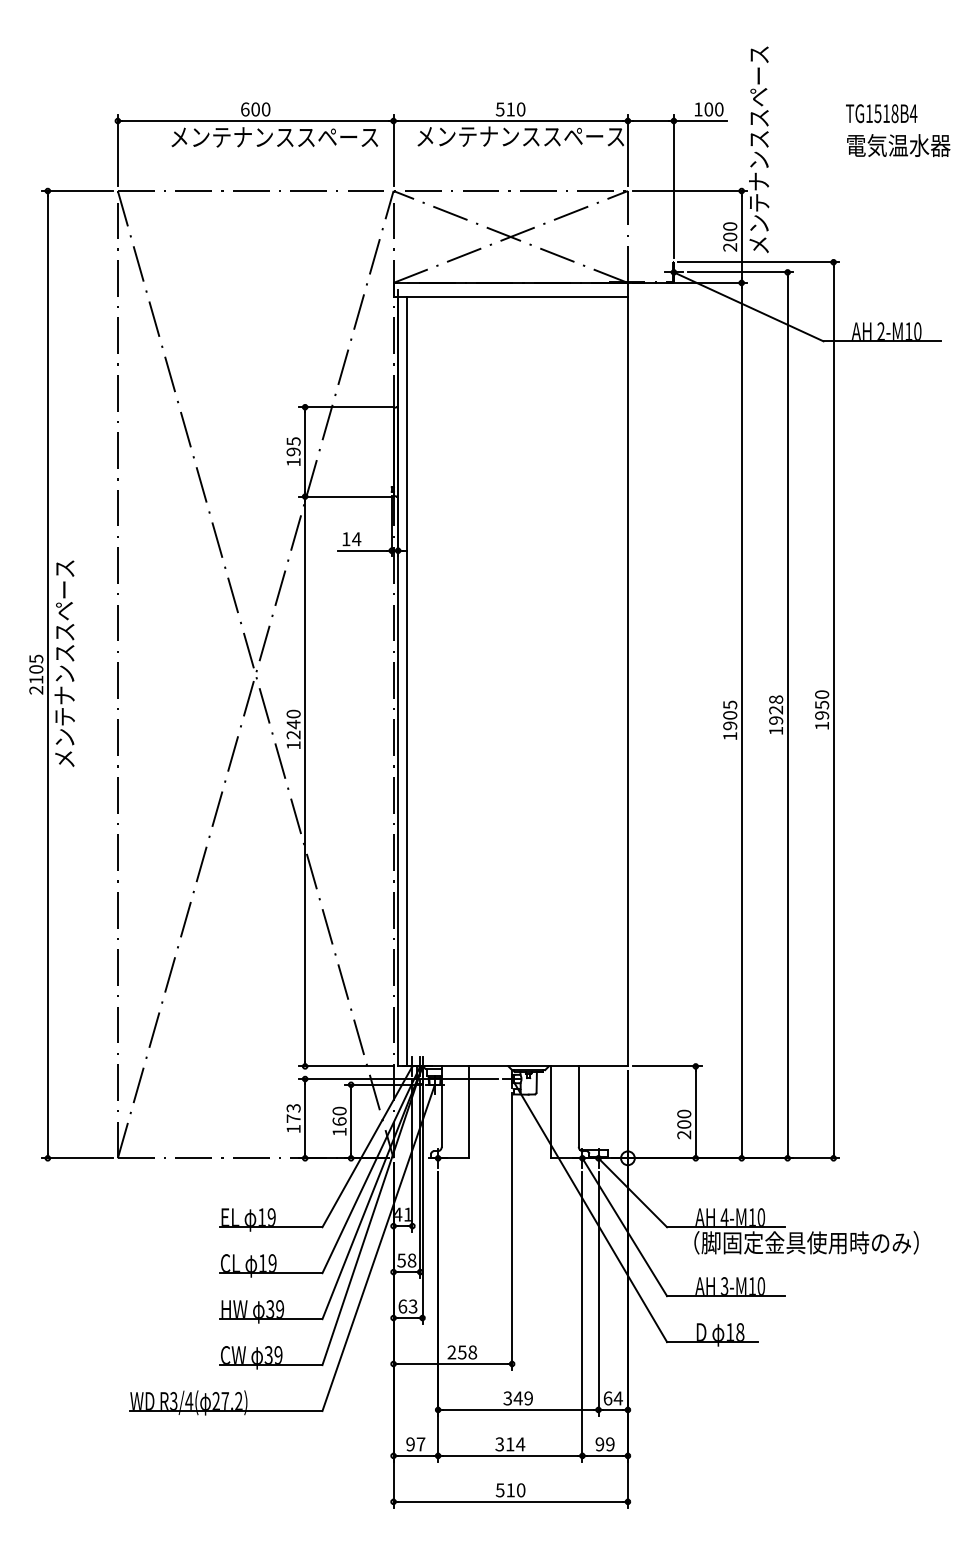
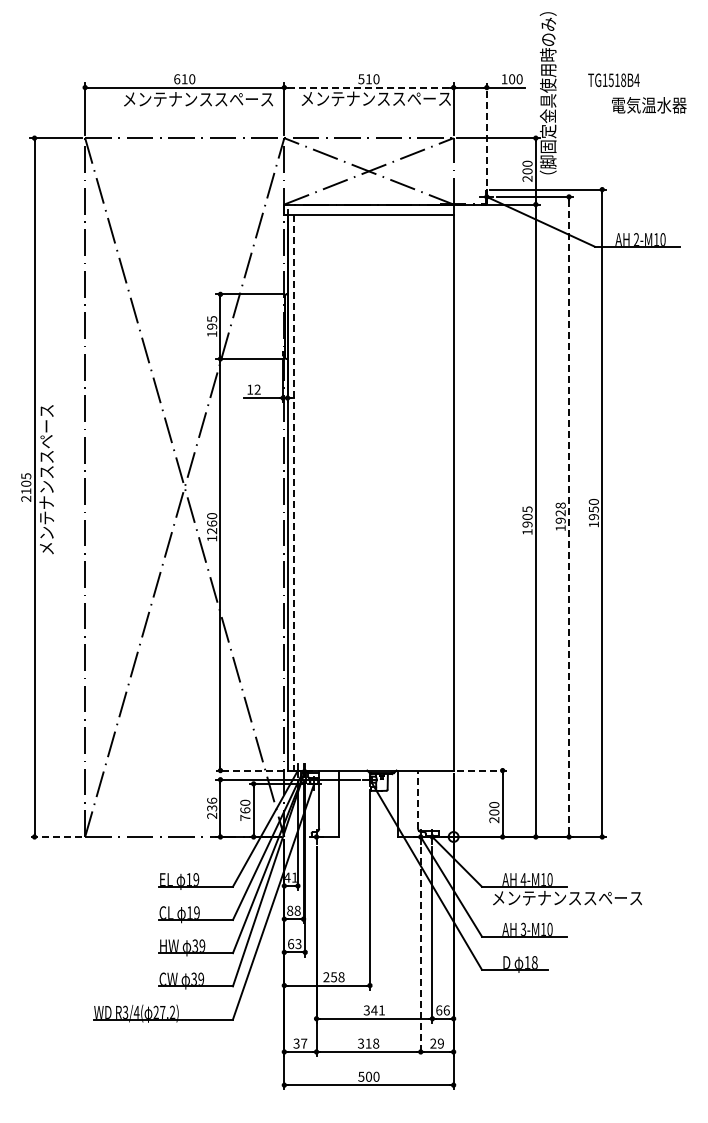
text: (255, 109) -> (184, 79), 600 -> 610
text: (881, 113) -> (613, 80), moved
line: (511, 120) -> (369, 87), solid -> dashed
text: (757, 134) -> (547, 97), メンテナンススペース -> （脚固定金具使用時のみ）
line: (673, 185) -> (486, 134), solid -> dashed
text: (356, 538) -> (257, 389), 14 -> 12
line: (407, 682) -> (294, 493), solid -> dashed
line: (788, 714) -> (569, 516), solid -> dashed
text: (294, 724) -> (212, 523), 1240 -> 1260
line: (345, 1066) -> (249, 770), solid -> dashed
line: (666, 1066) -> (481, 770), solid -> dashed
line: (579, 1106) -> (418, 799), solid -> dashed
text: (294, 1117) -> (212, 807), 173 -> 236
text: (339, 1131) -> (245, 817), 160 -> 760
line: (78, 1157) -> (56, 836), solid -> dashed
text: (800, 1242) -> (578, 897), （脚固定金具使用時のみ） -> メンテナンススペース
text: (402, 1260) -> (290, 910), 58 -> 88
line: (582, 1316) -> (420, 951), solid -> dashed
text: (528, 1398) -> (381, 1010), 349 -> 341
text: (618, 1398) -> (446, 1010), 64 -> 66
text: (410, 1444) -> (296, 1043), 97 -> 37
text: (519, 1444) -> (375, 1043), 314 -> 318
text: (600, 1444) -> (433, 1043), 99 -> 29
text: (510, 1489) -> (368, 1076), 510 -> 500

